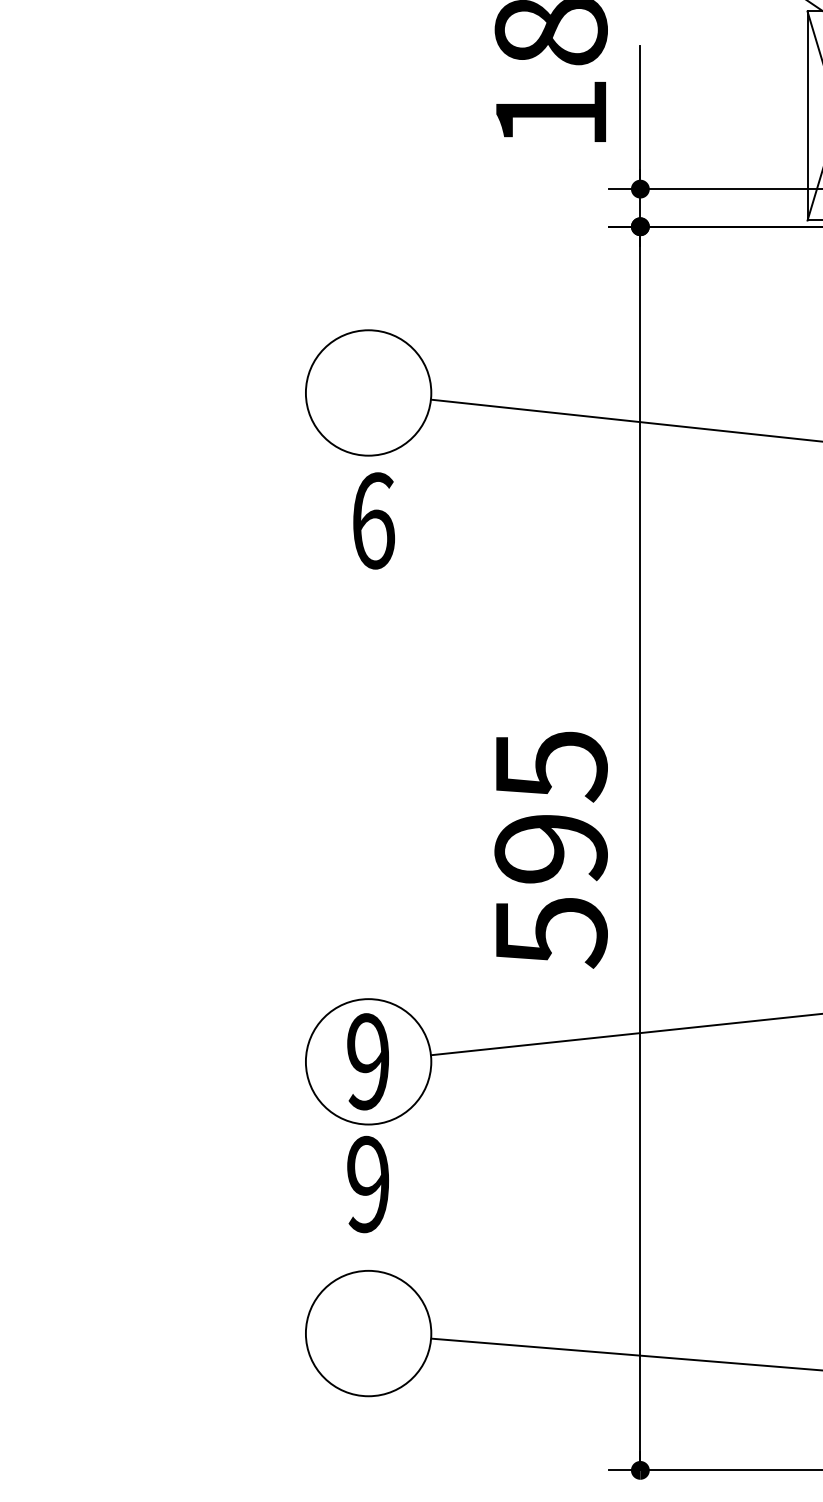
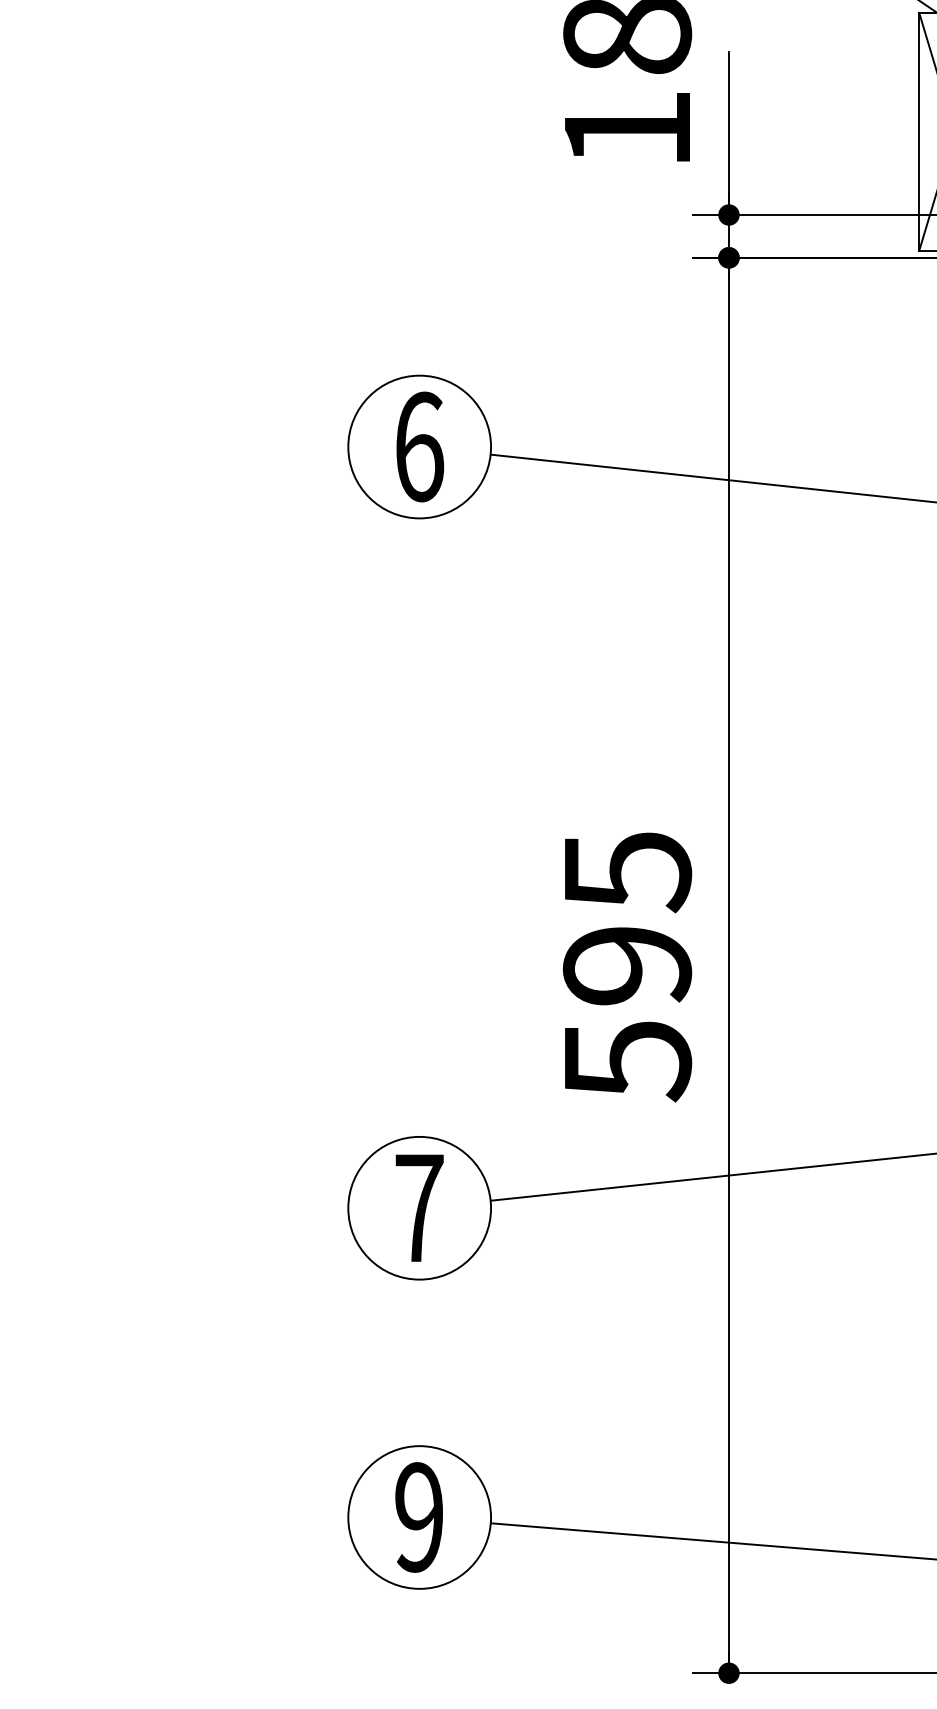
text: (373, 520) -> (419, 446), moved
text: (368, 1061) -> (419, 1207), 9 -> 7
text: (367, 1184) -> (418, 1517), moved

